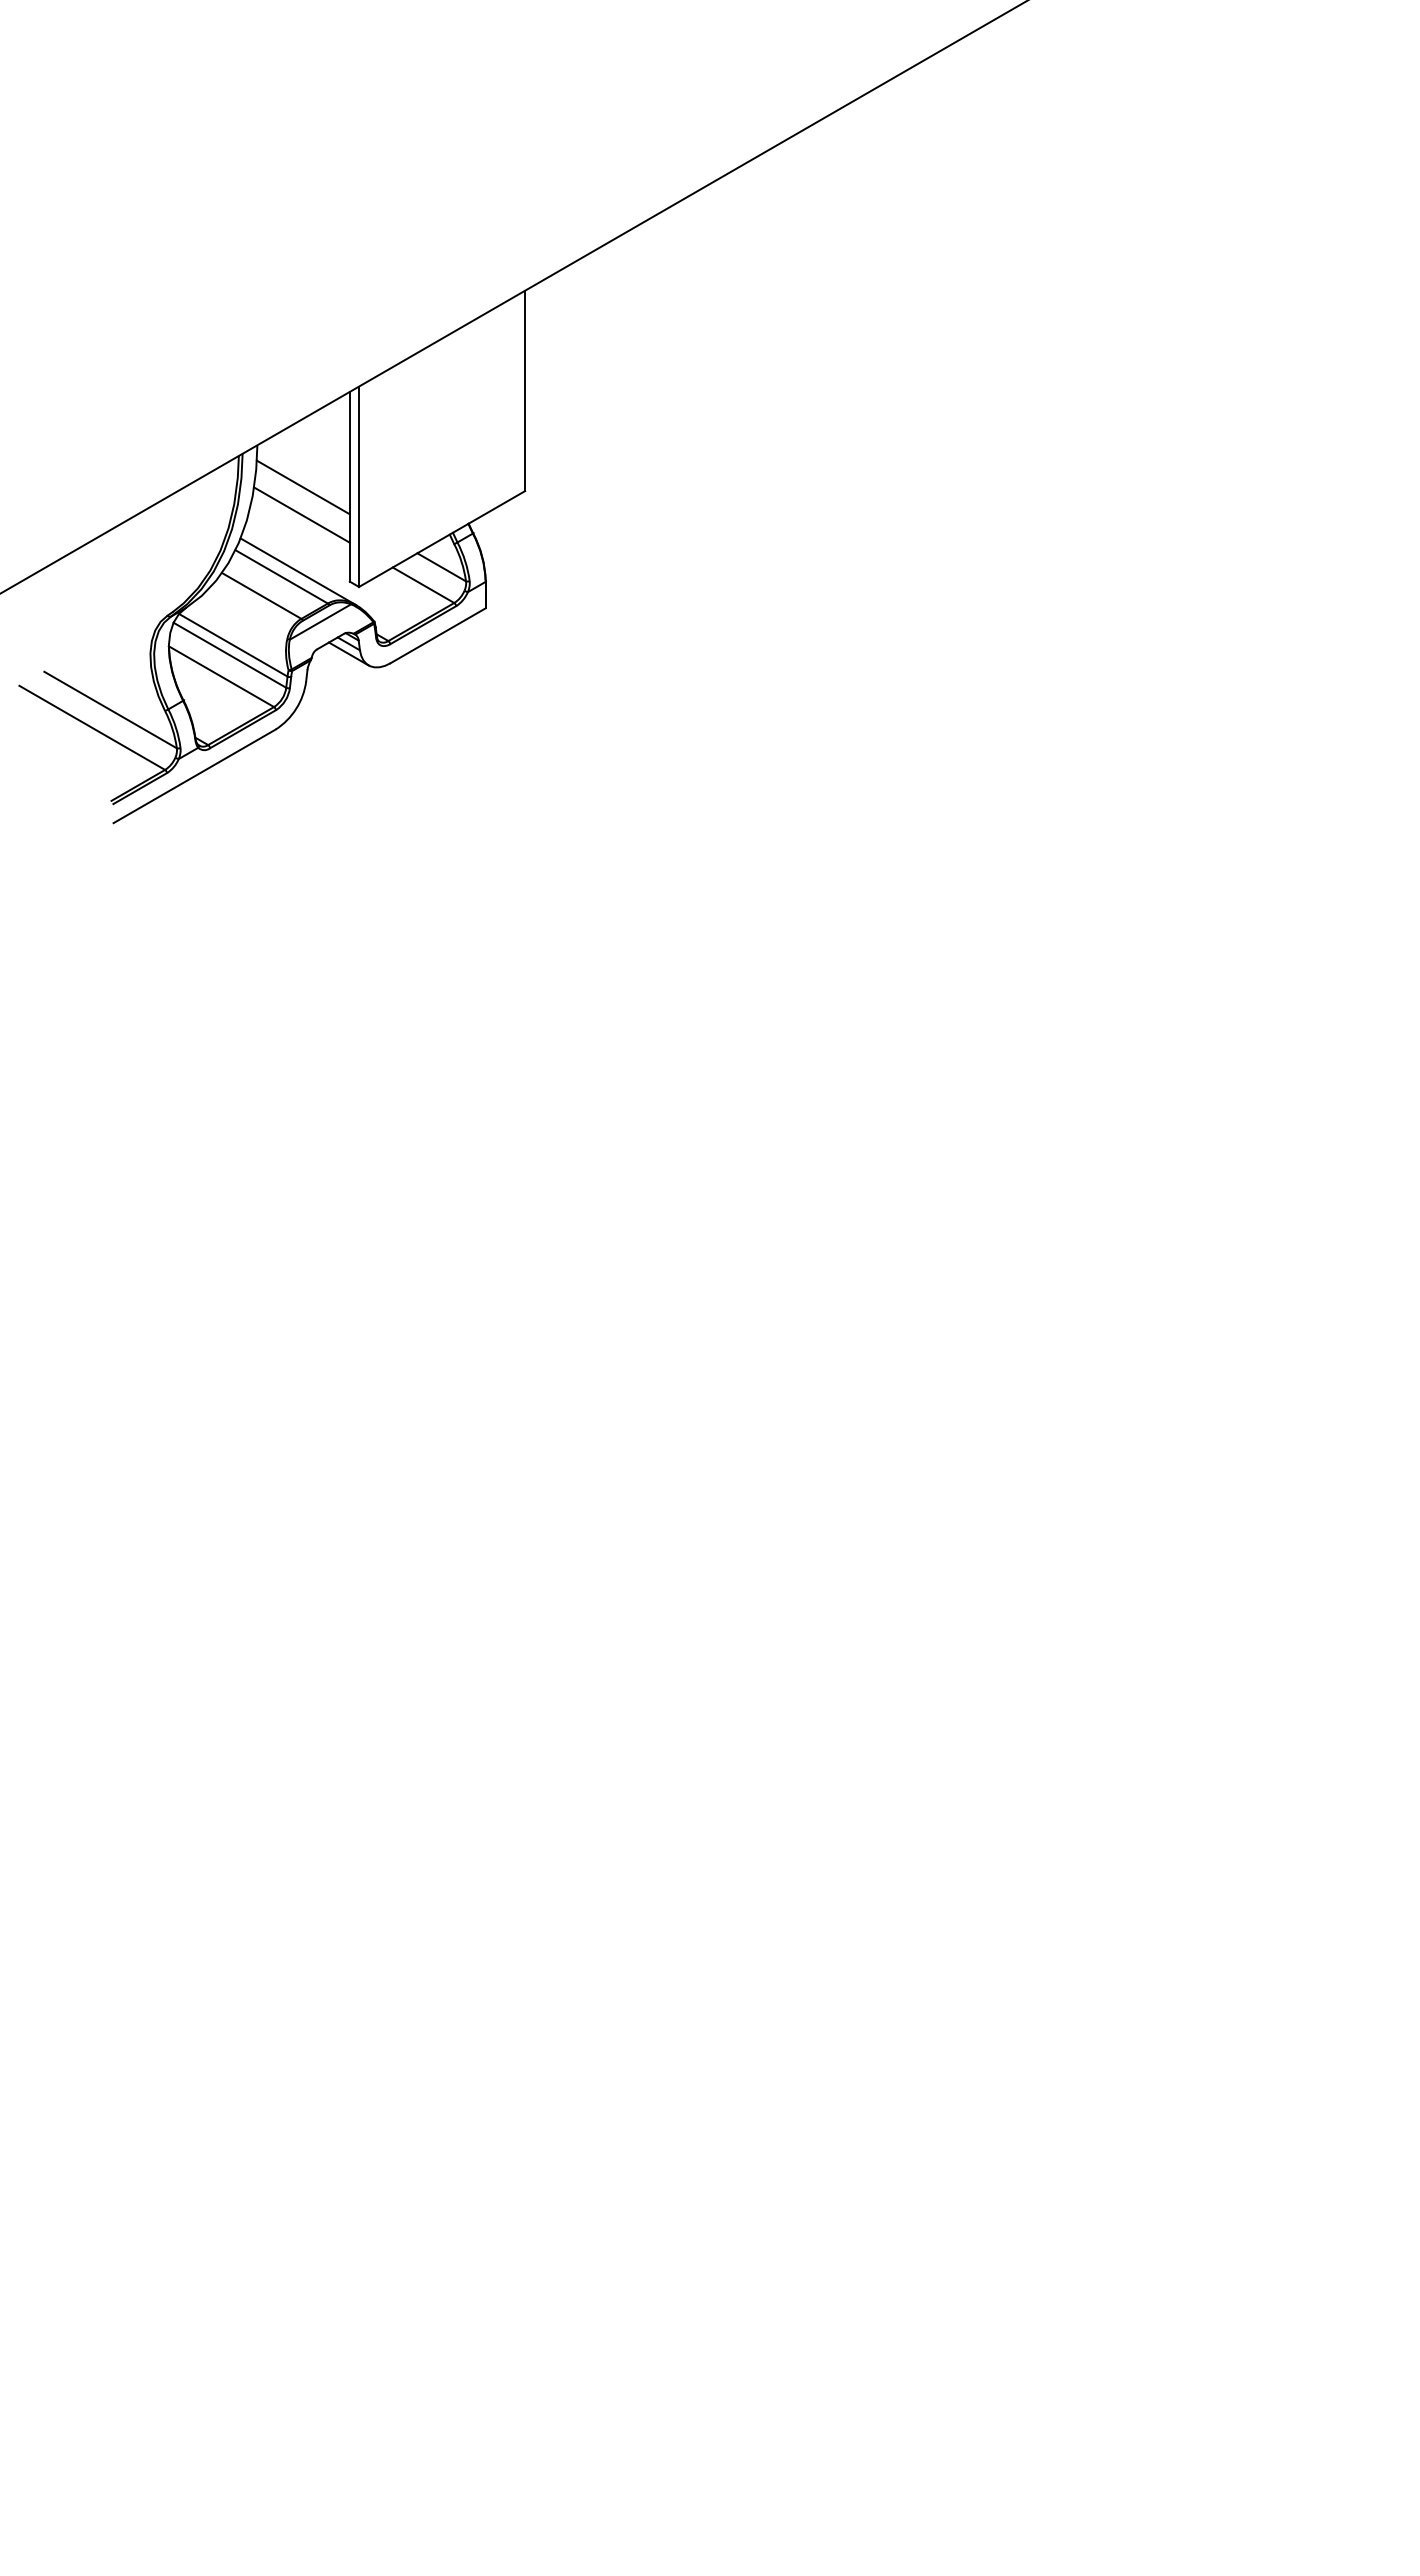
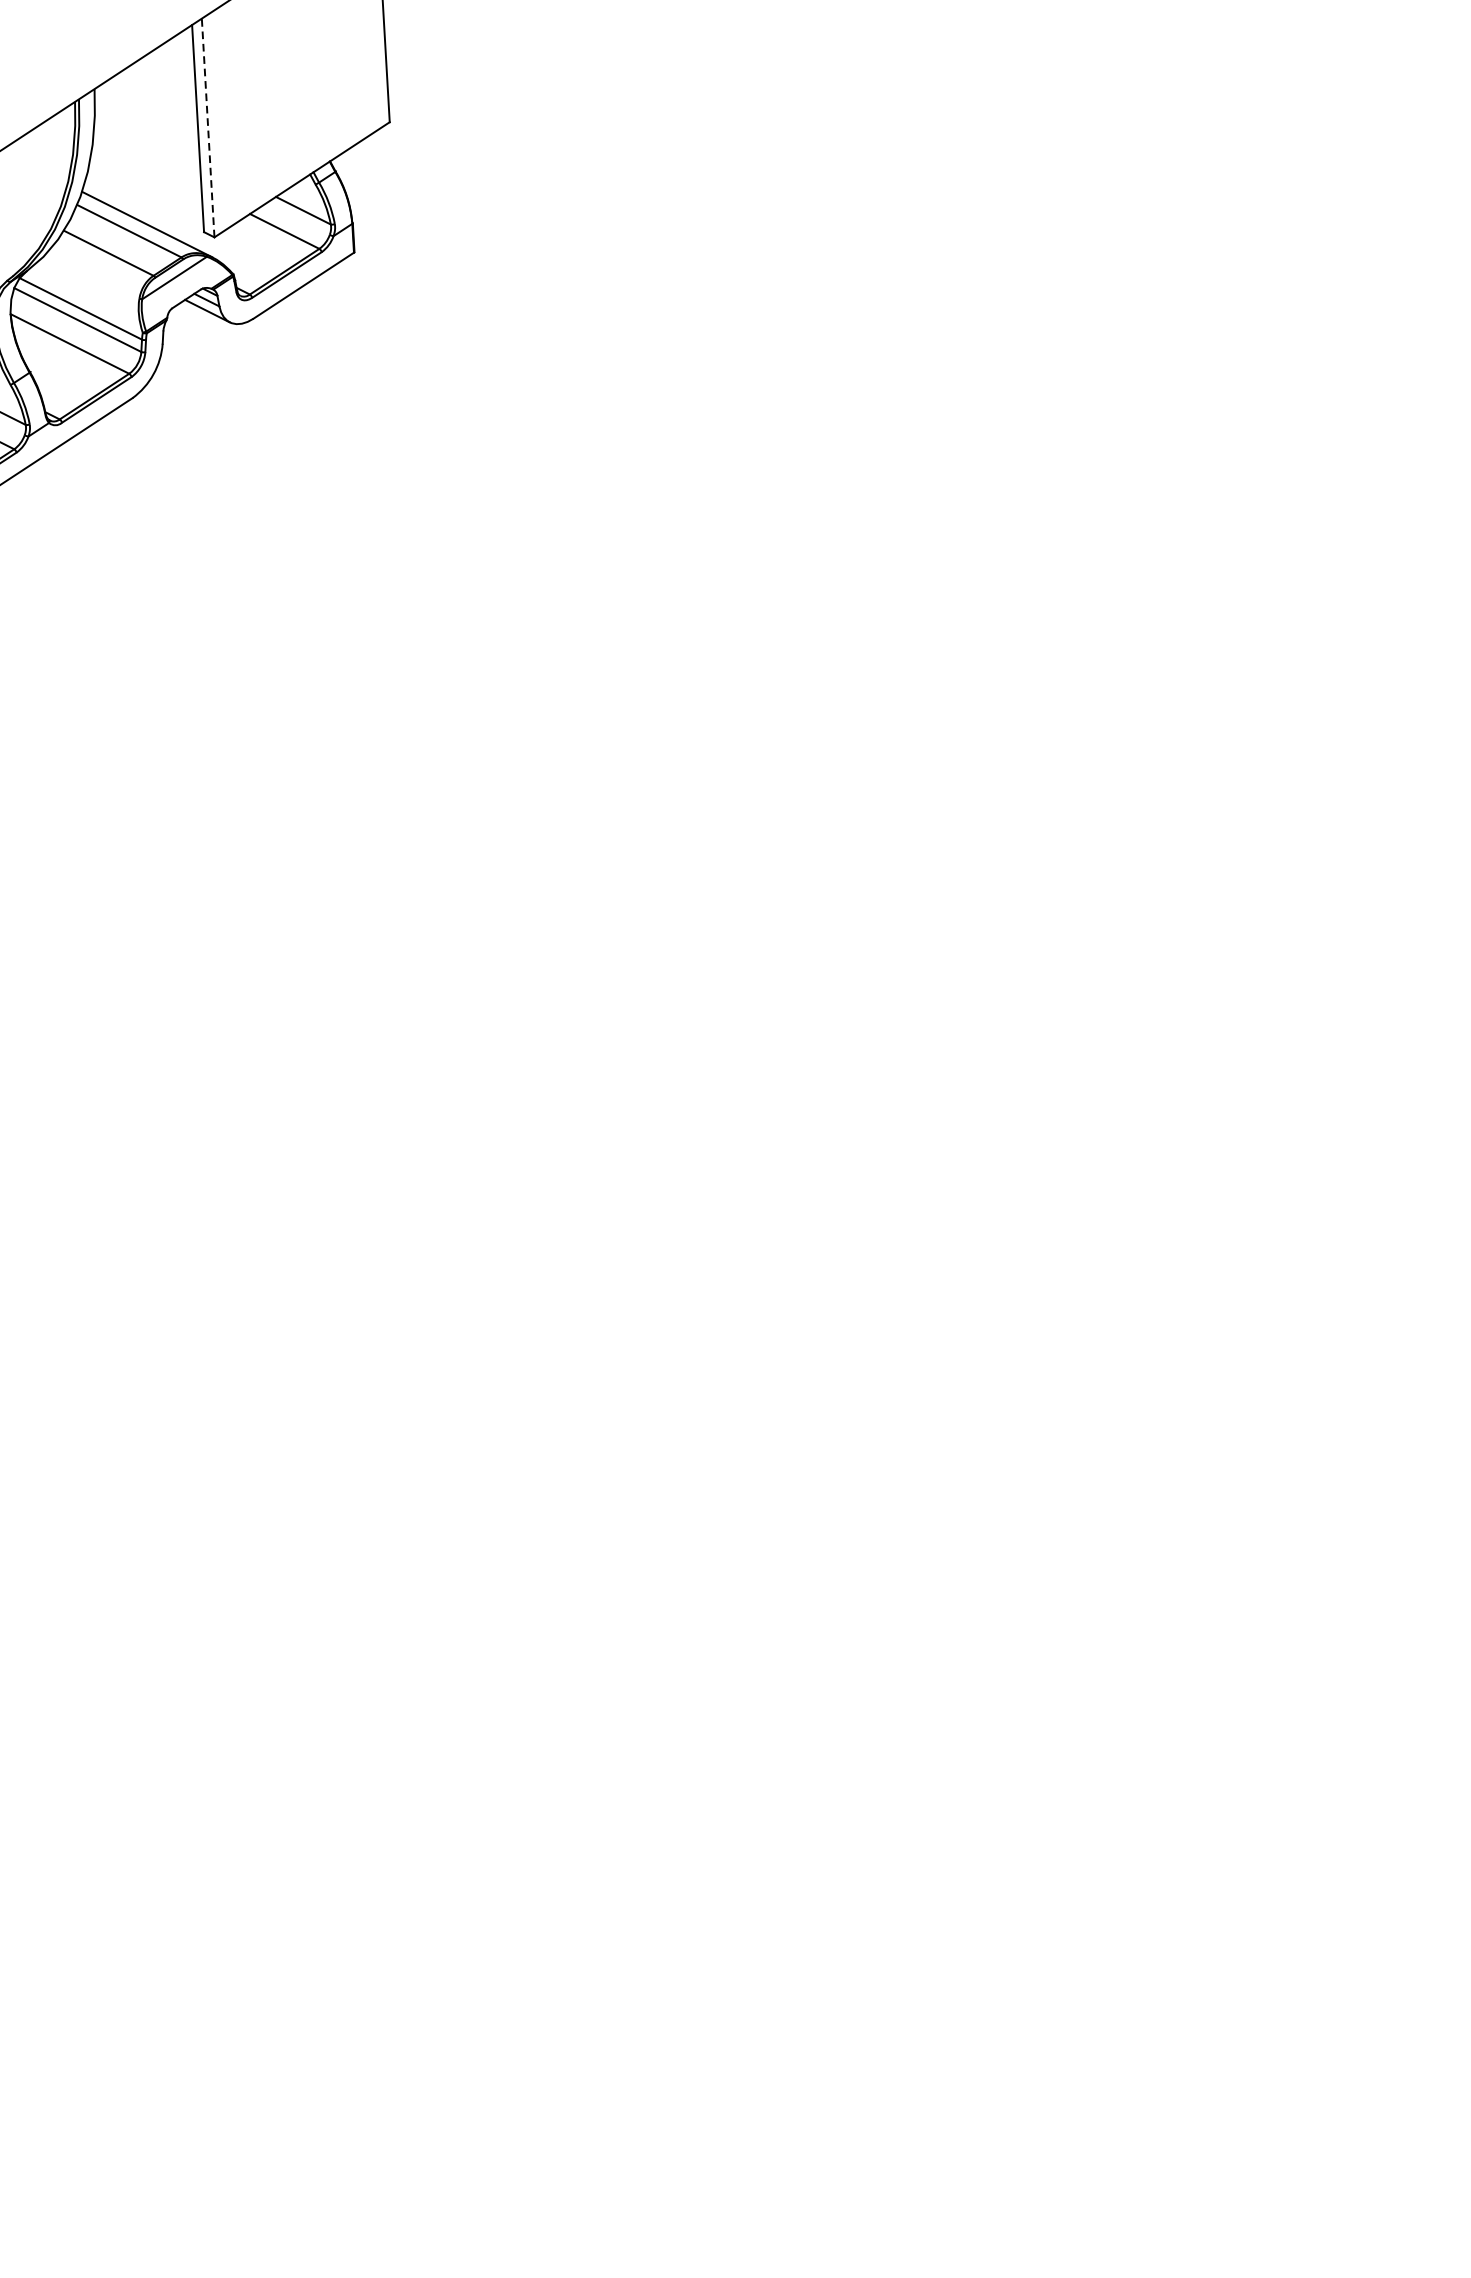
line: (359, 486) -> (208, 127), solid -> dashed
line: (302, 487) -> (146, 132), removed
line: (301, 514) -> (147, 161), removed

